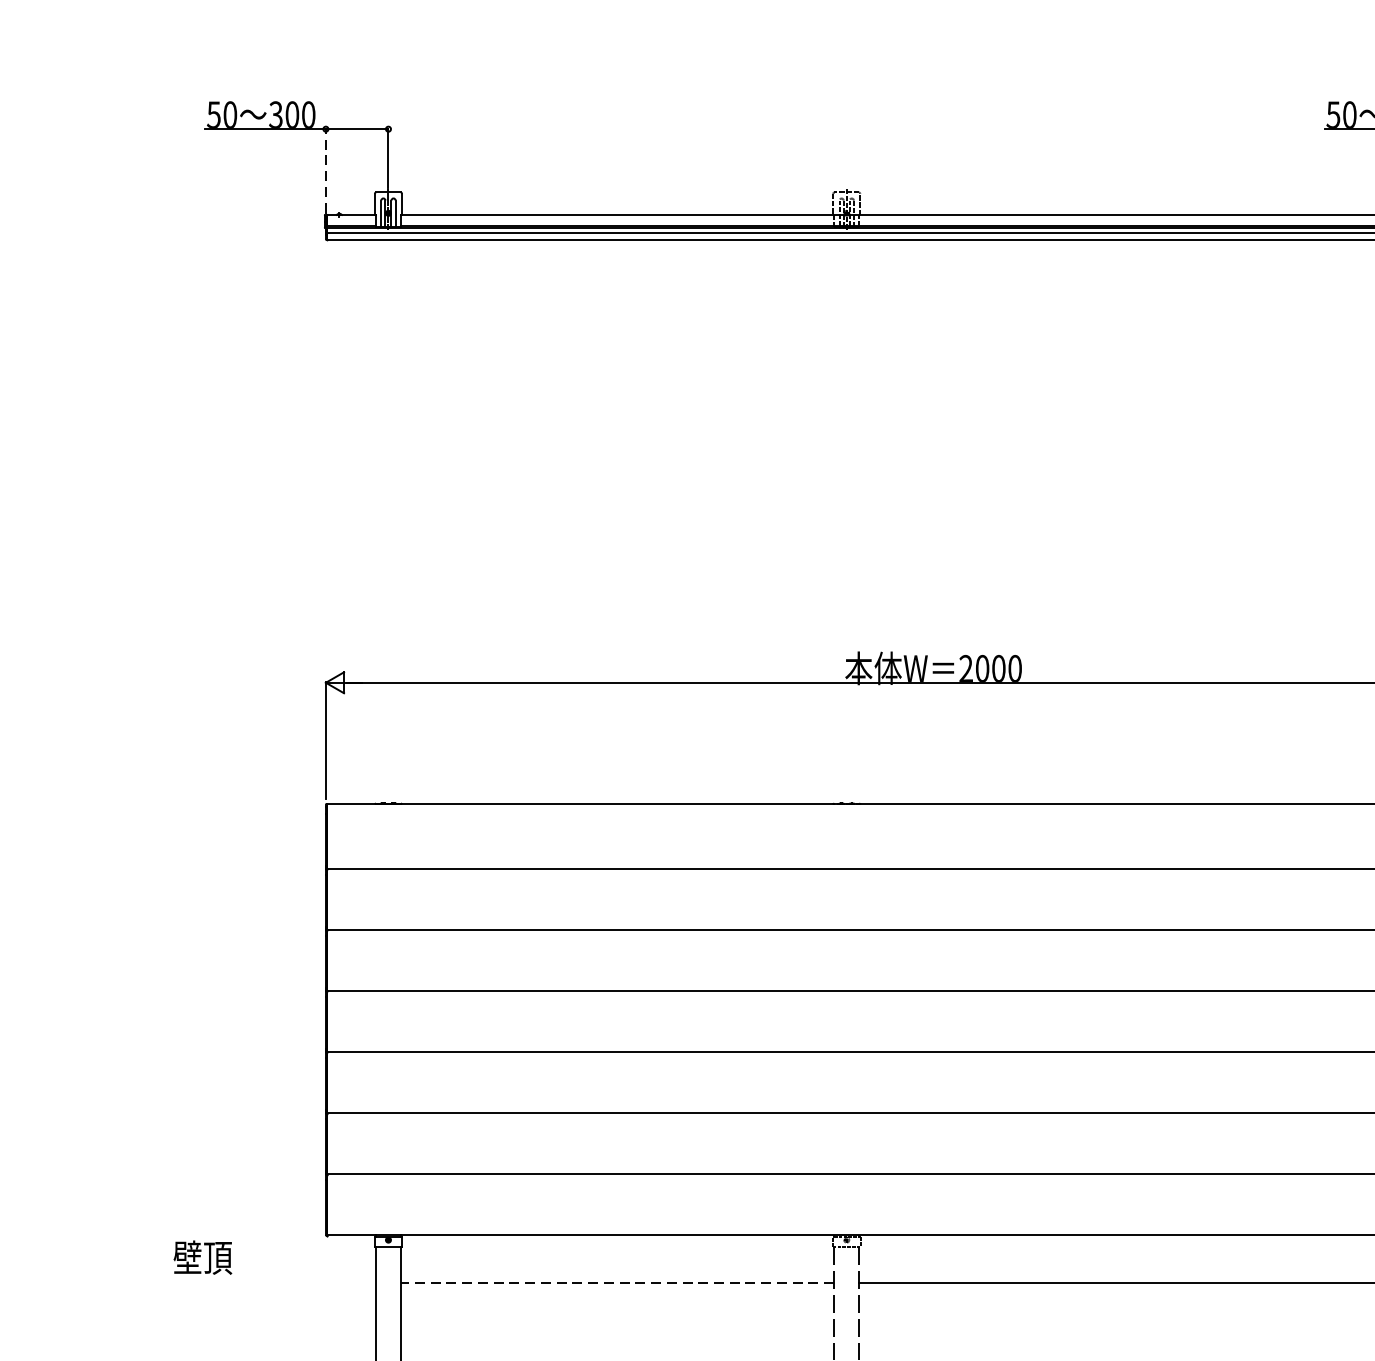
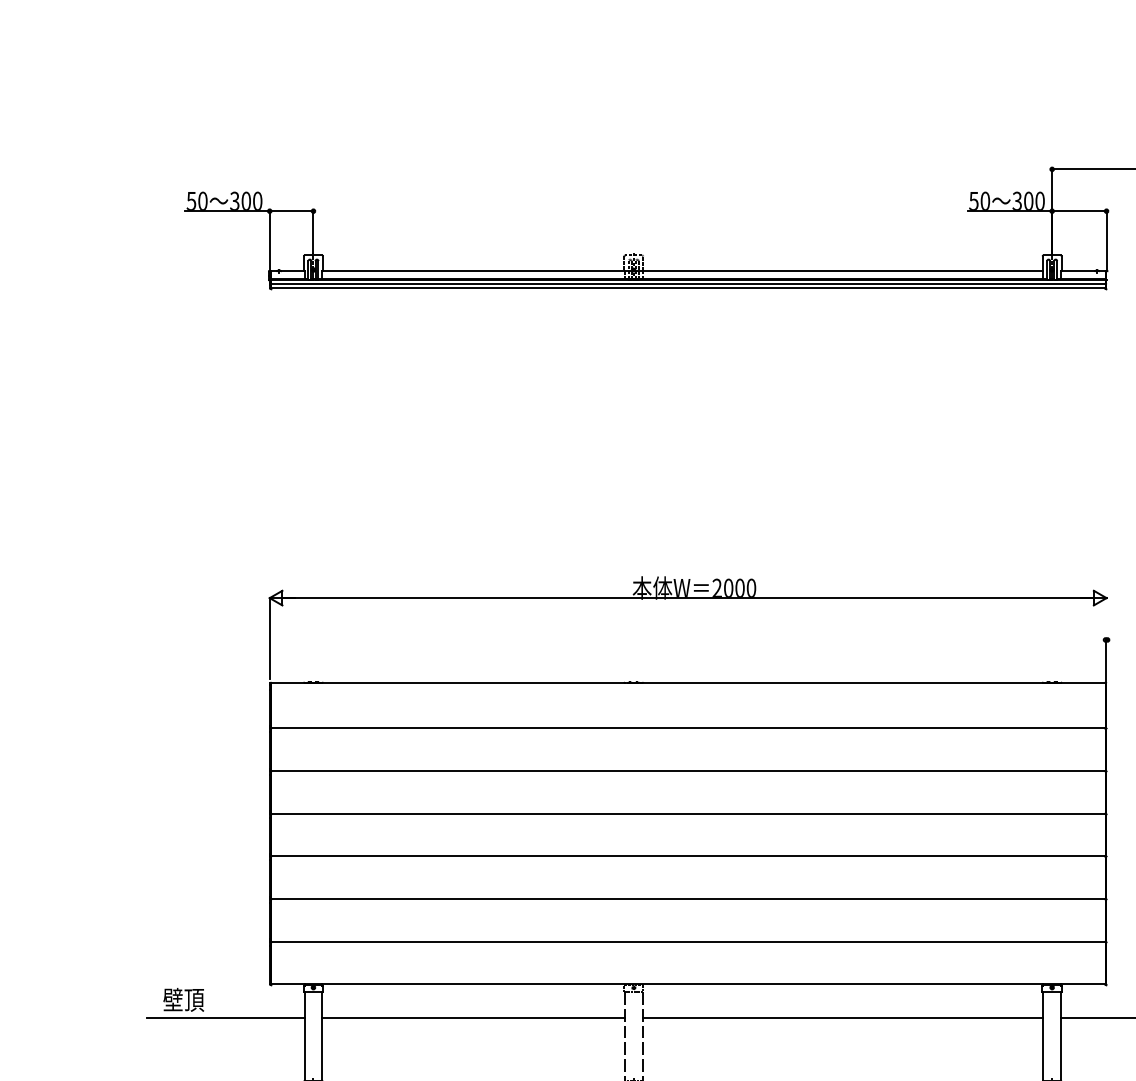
line: (325, 169) -> (269, 239), dashed -> solid
line: (262, 1282) -> (225, 1017), added
line: (617, 1282) -> (473, 1017), dashed -> solid

